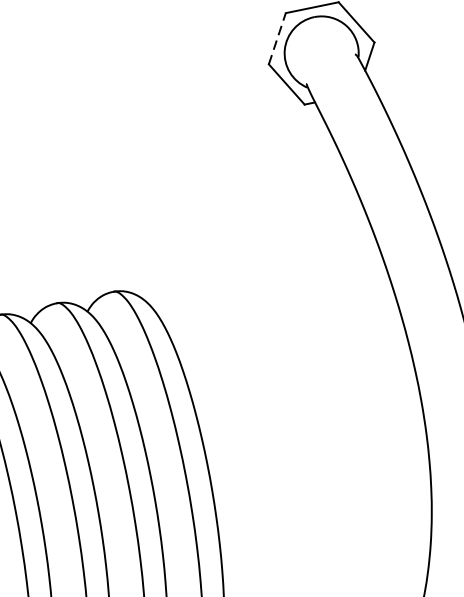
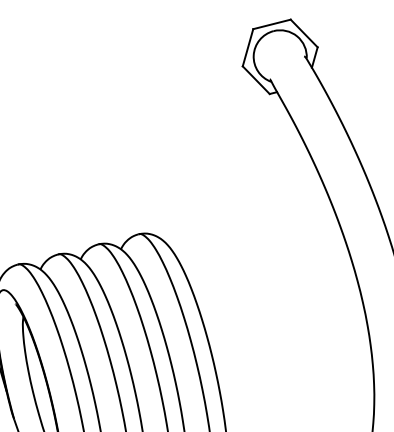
line: (278, 38) -> (248, 47), dashed -> solid

